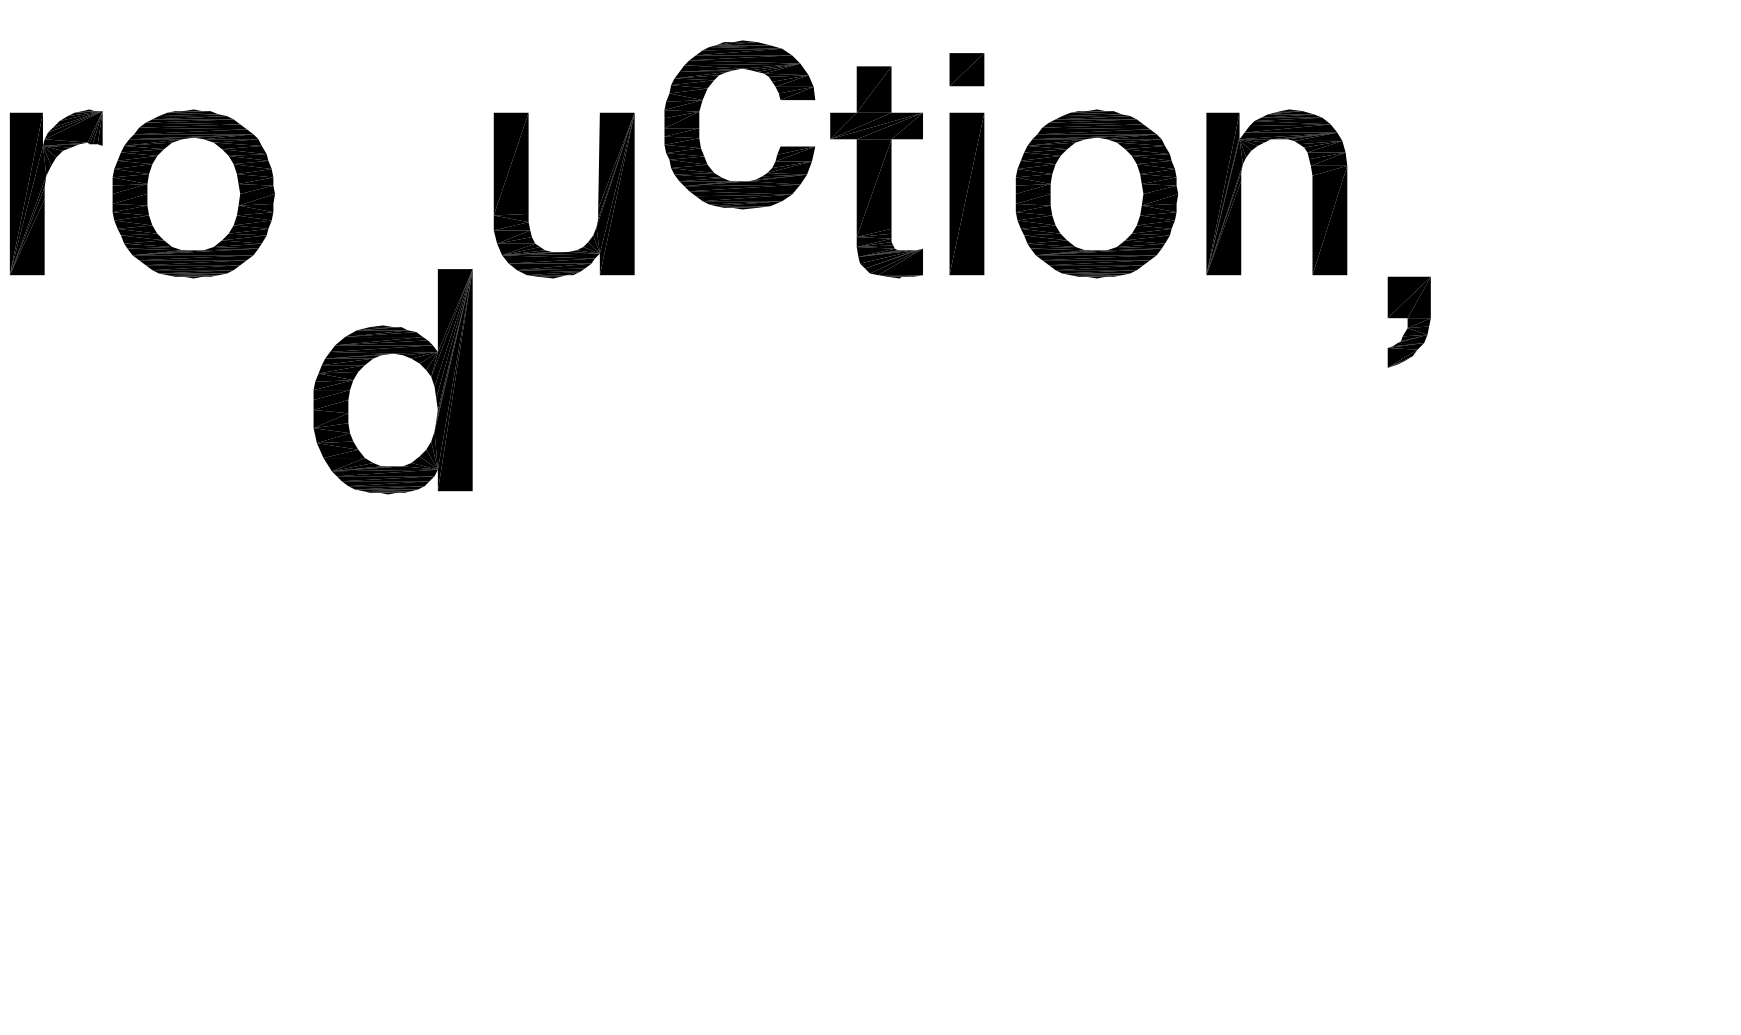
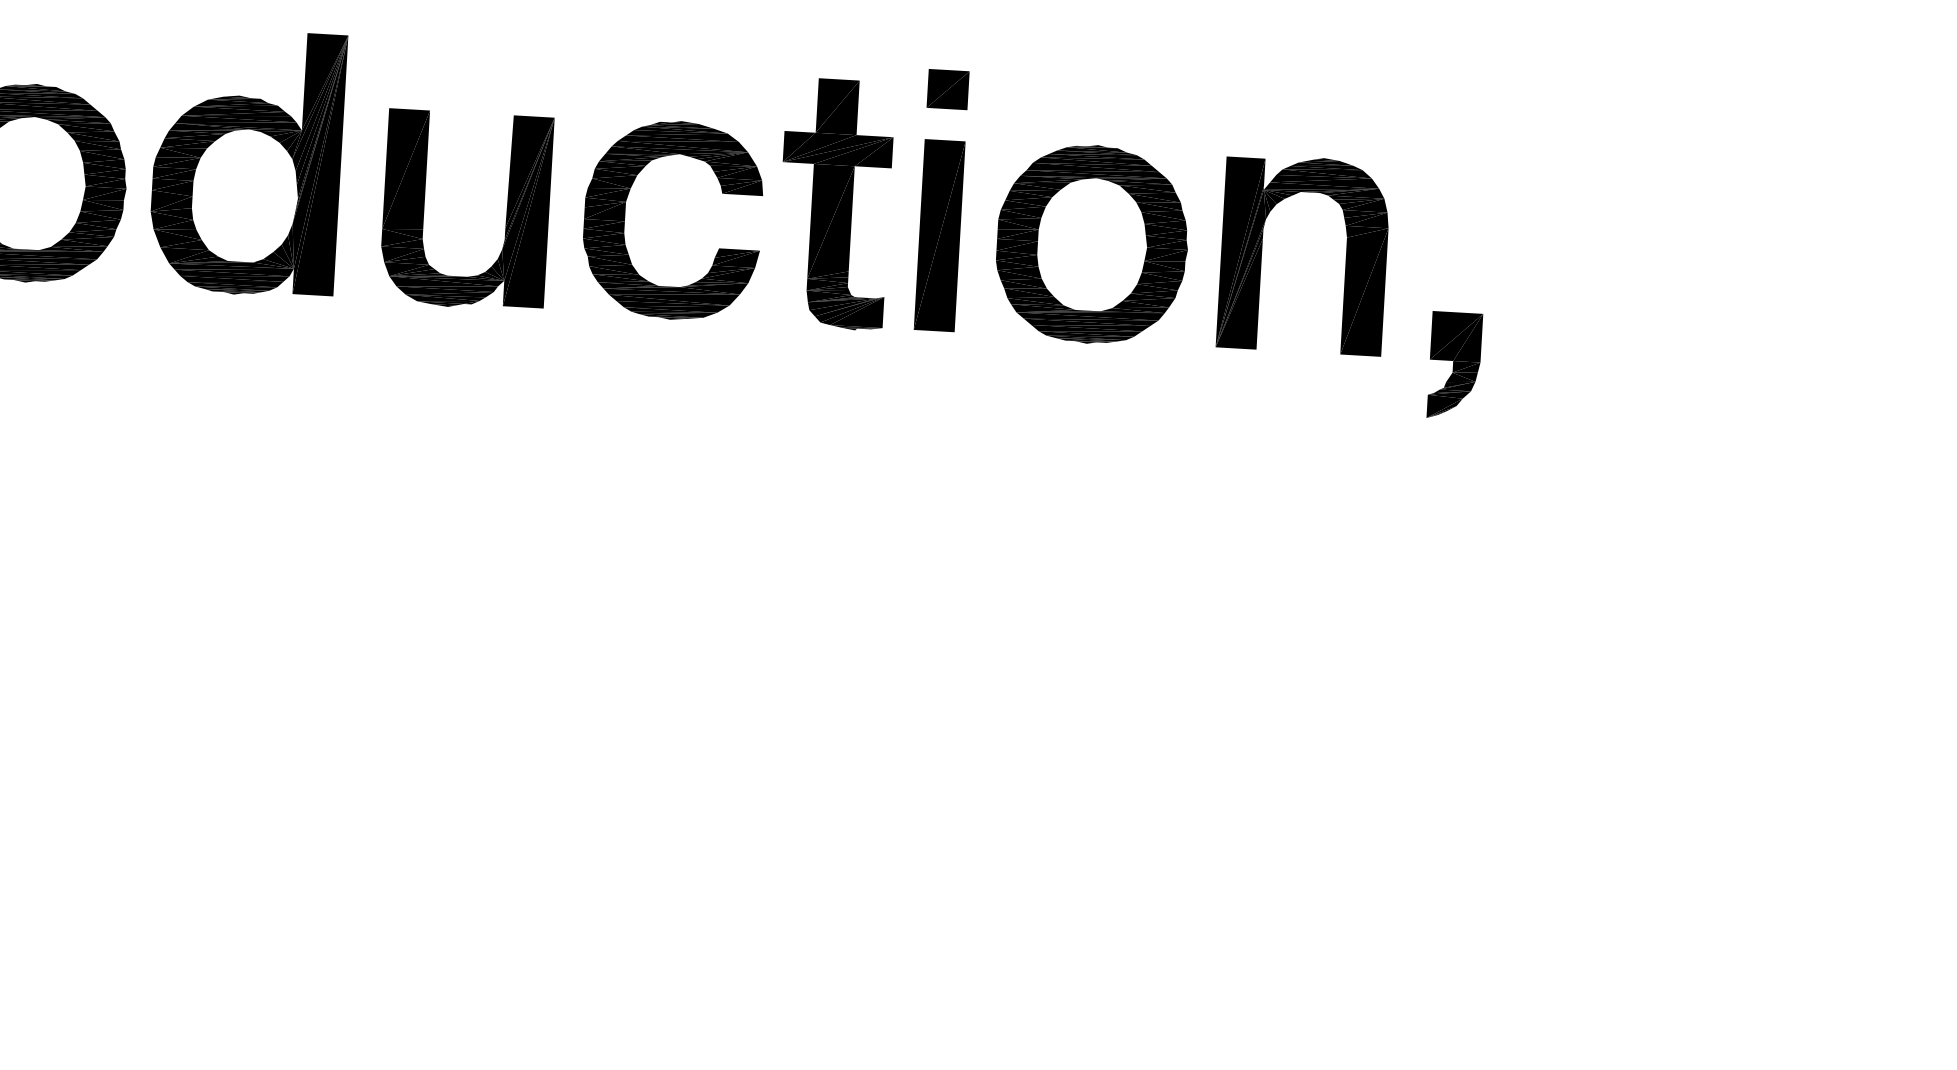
part: (699, 124) -> (625, 216), moved
part: (1408, 321) -> (1454, 364), moved
part: (392, 381) -> (246, 162), moved

